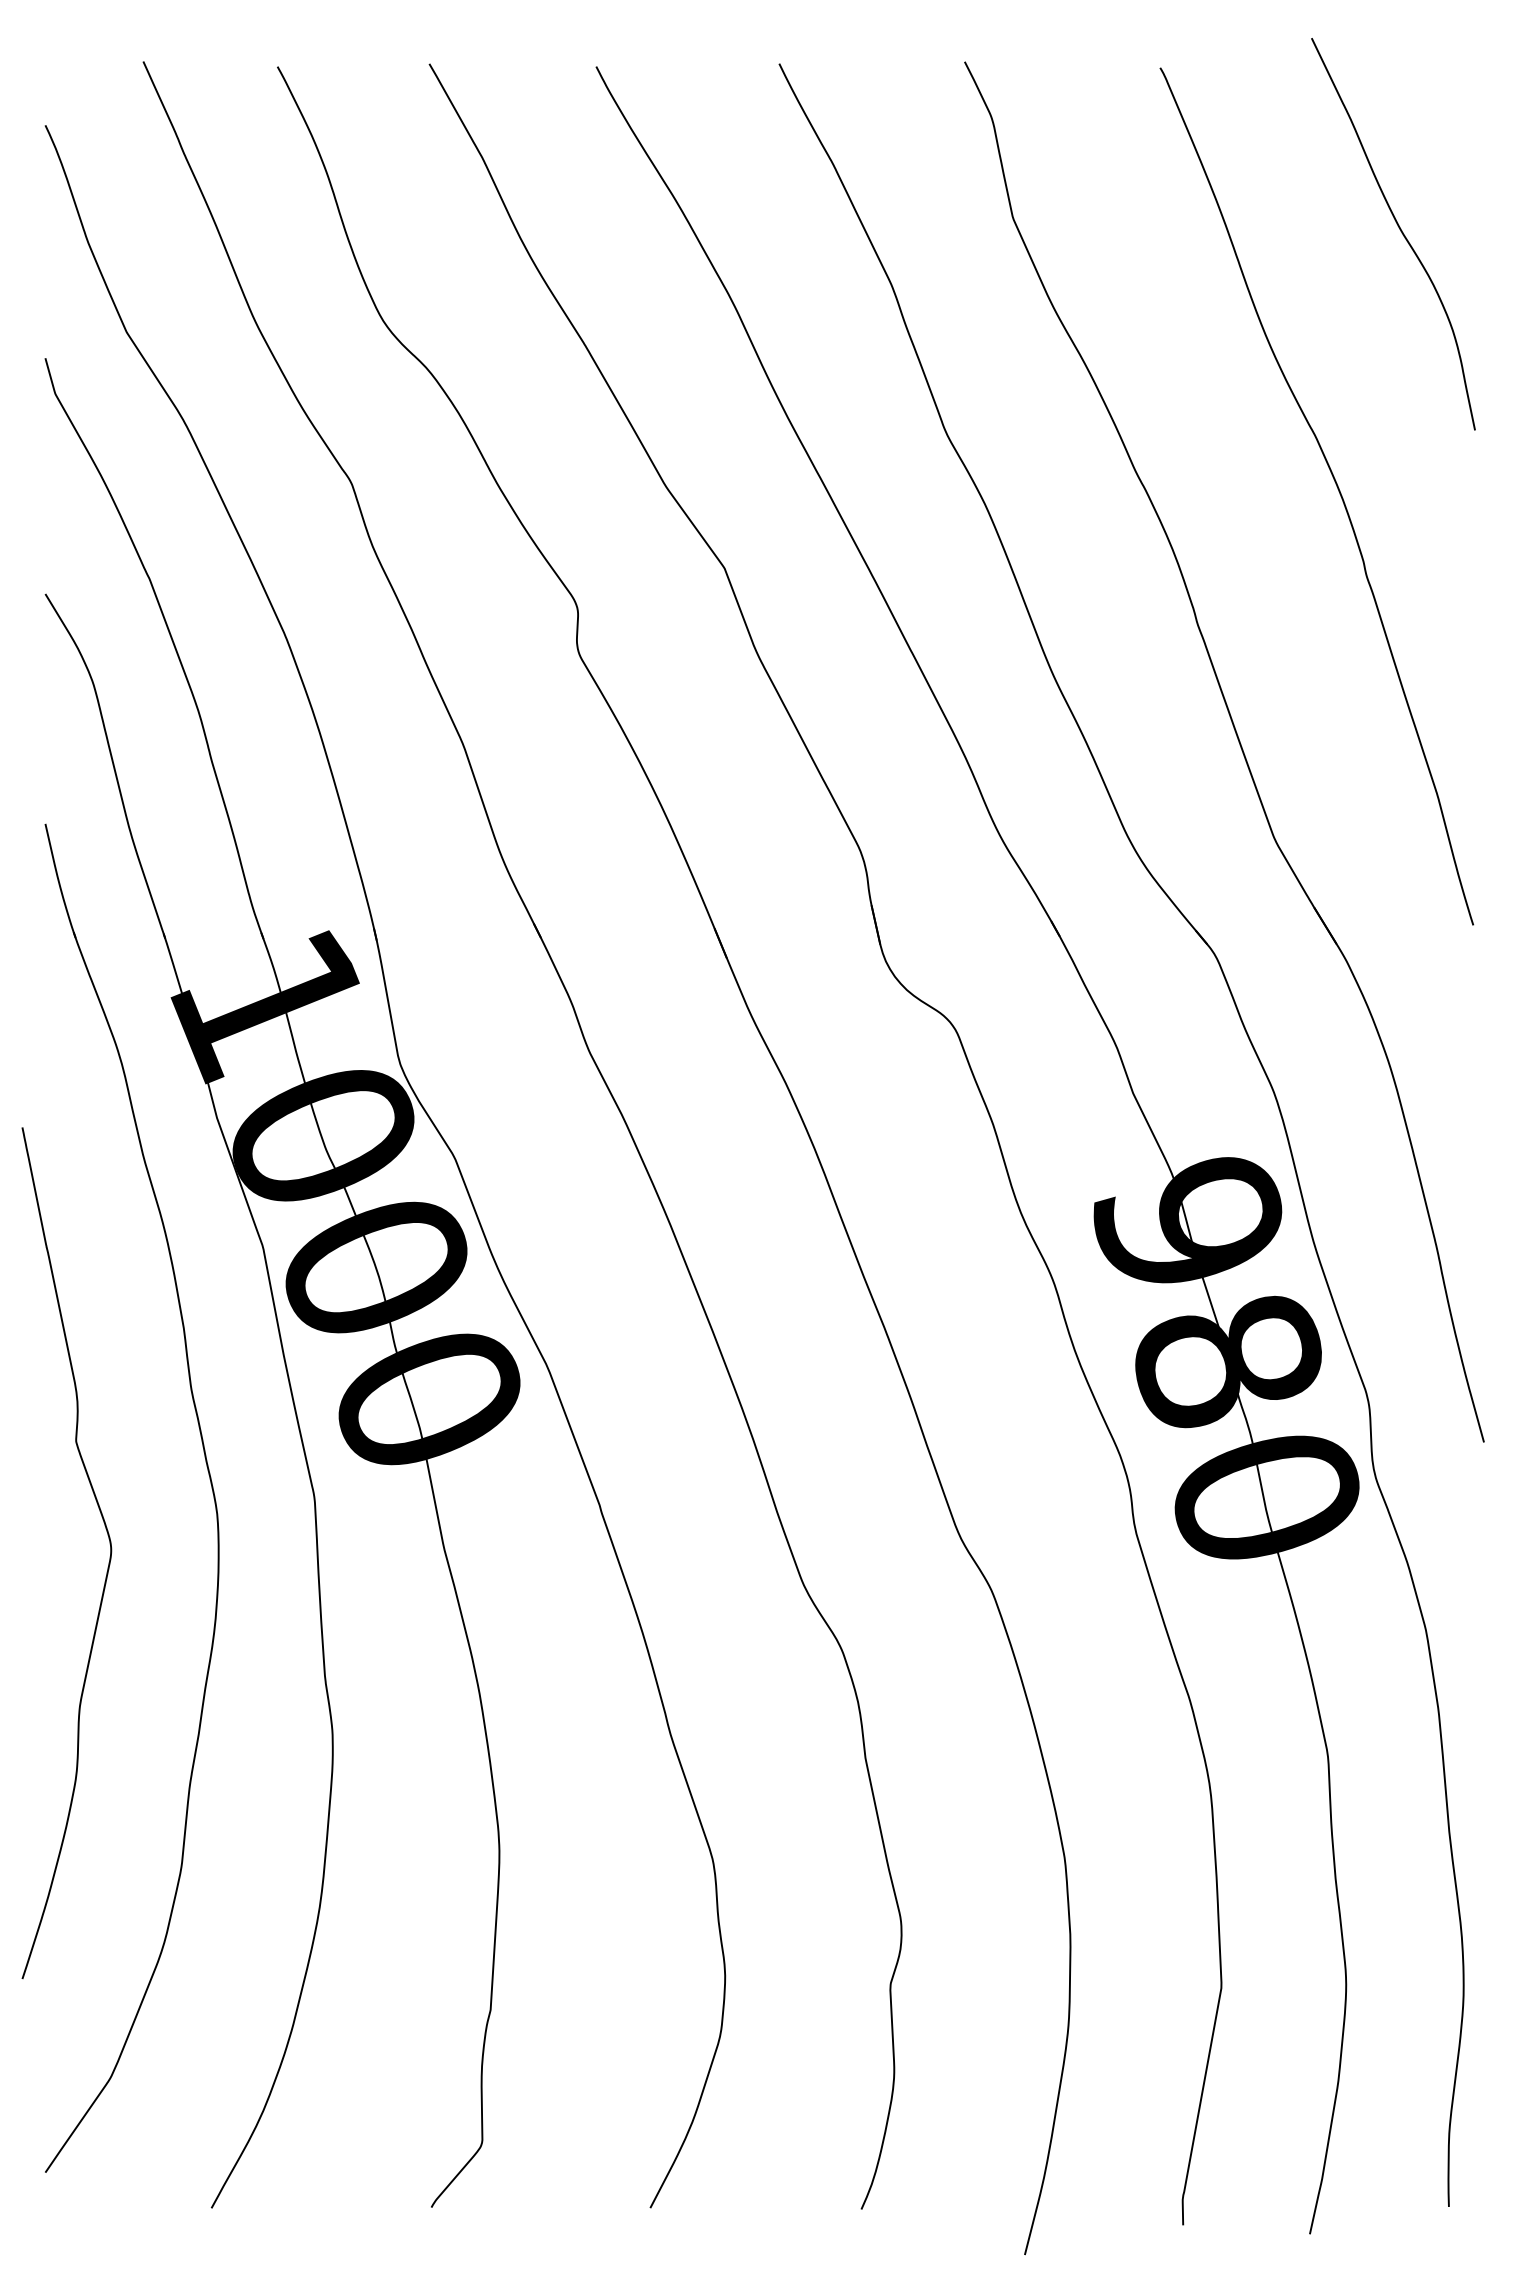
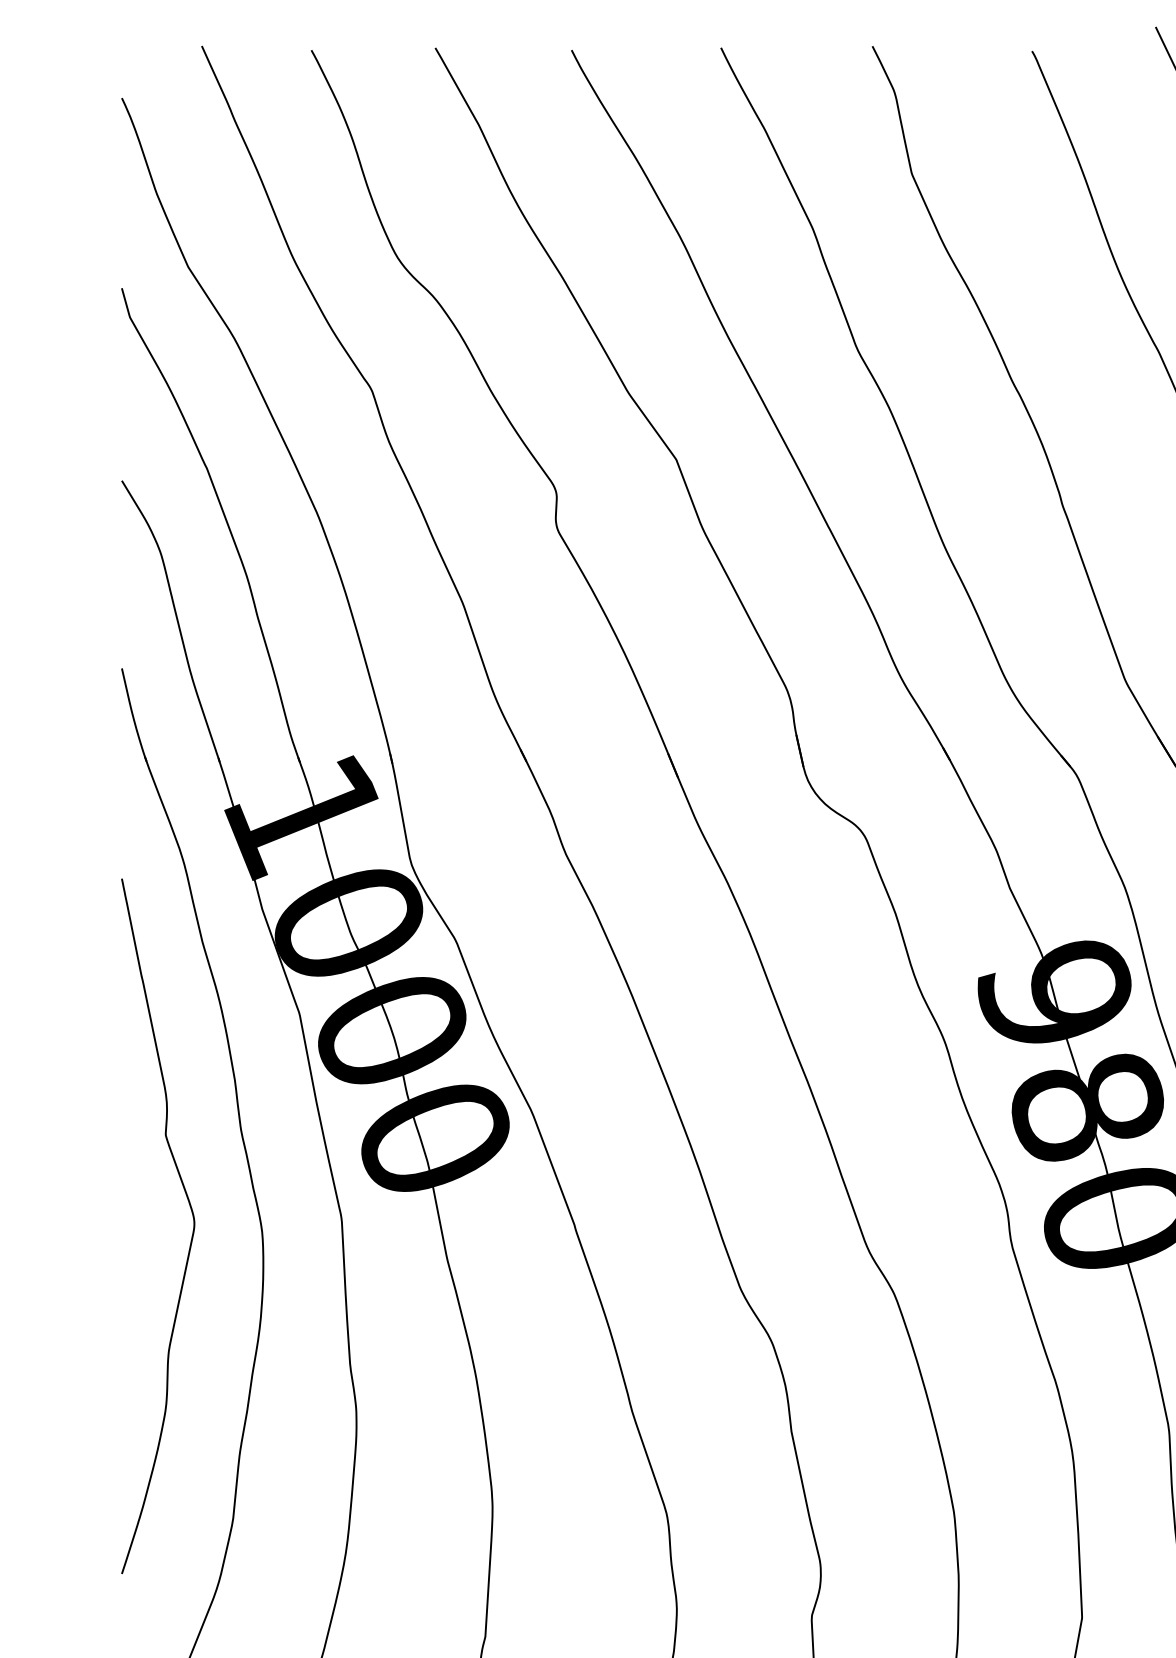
curve: (108, 1562) -> (192, 1233), moved

